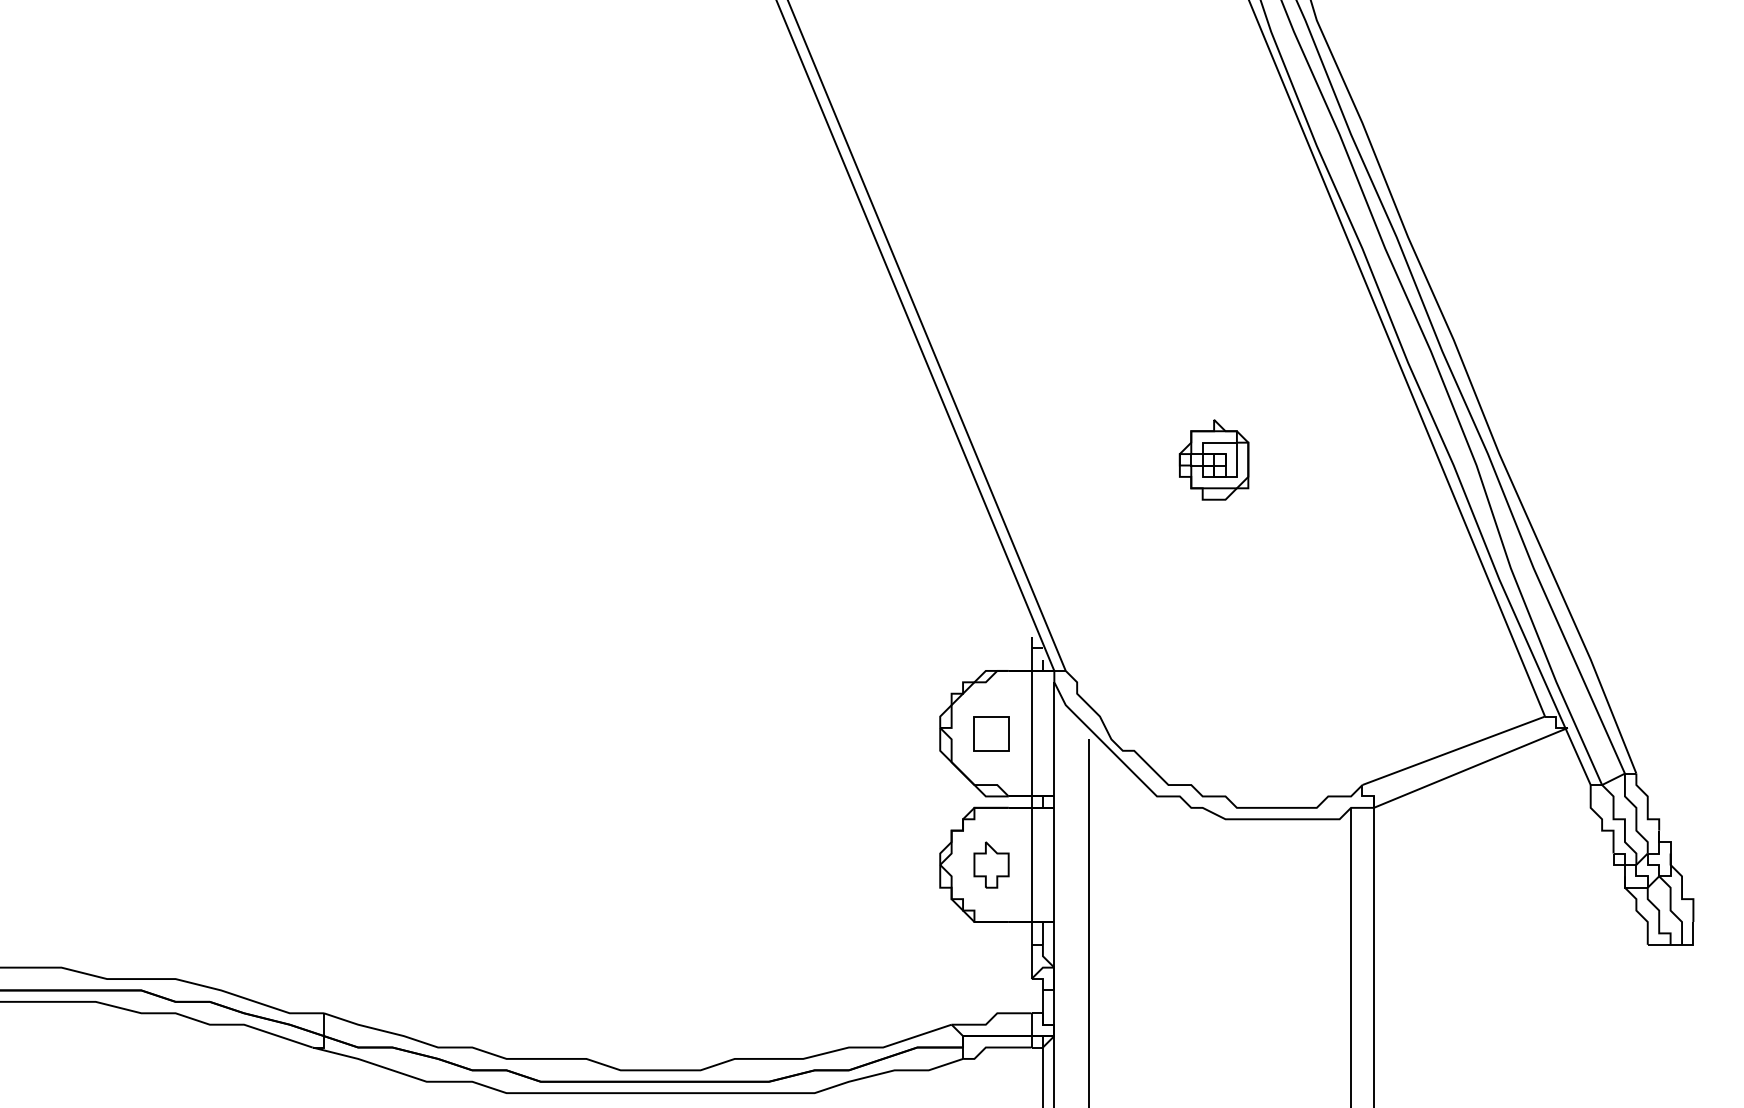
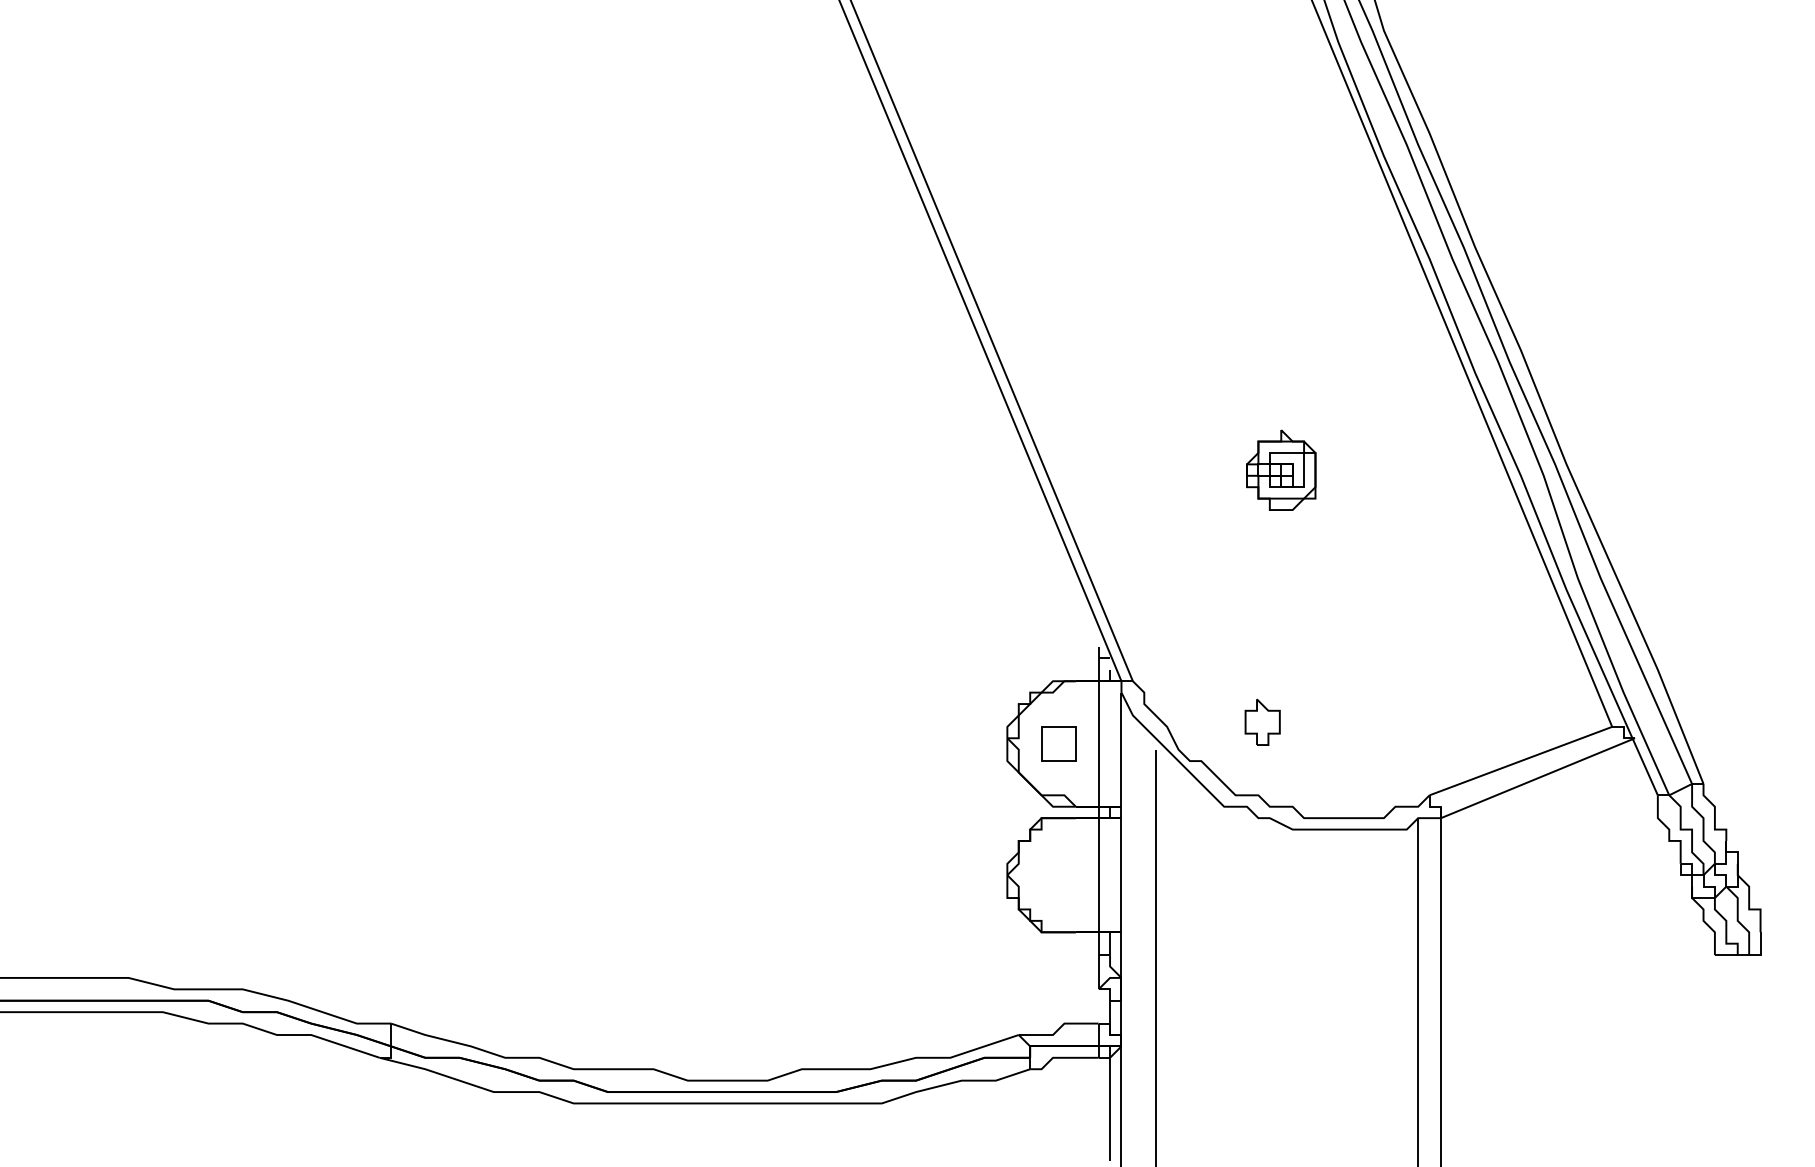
part: (991, 864) -> (1262, 721), moved

